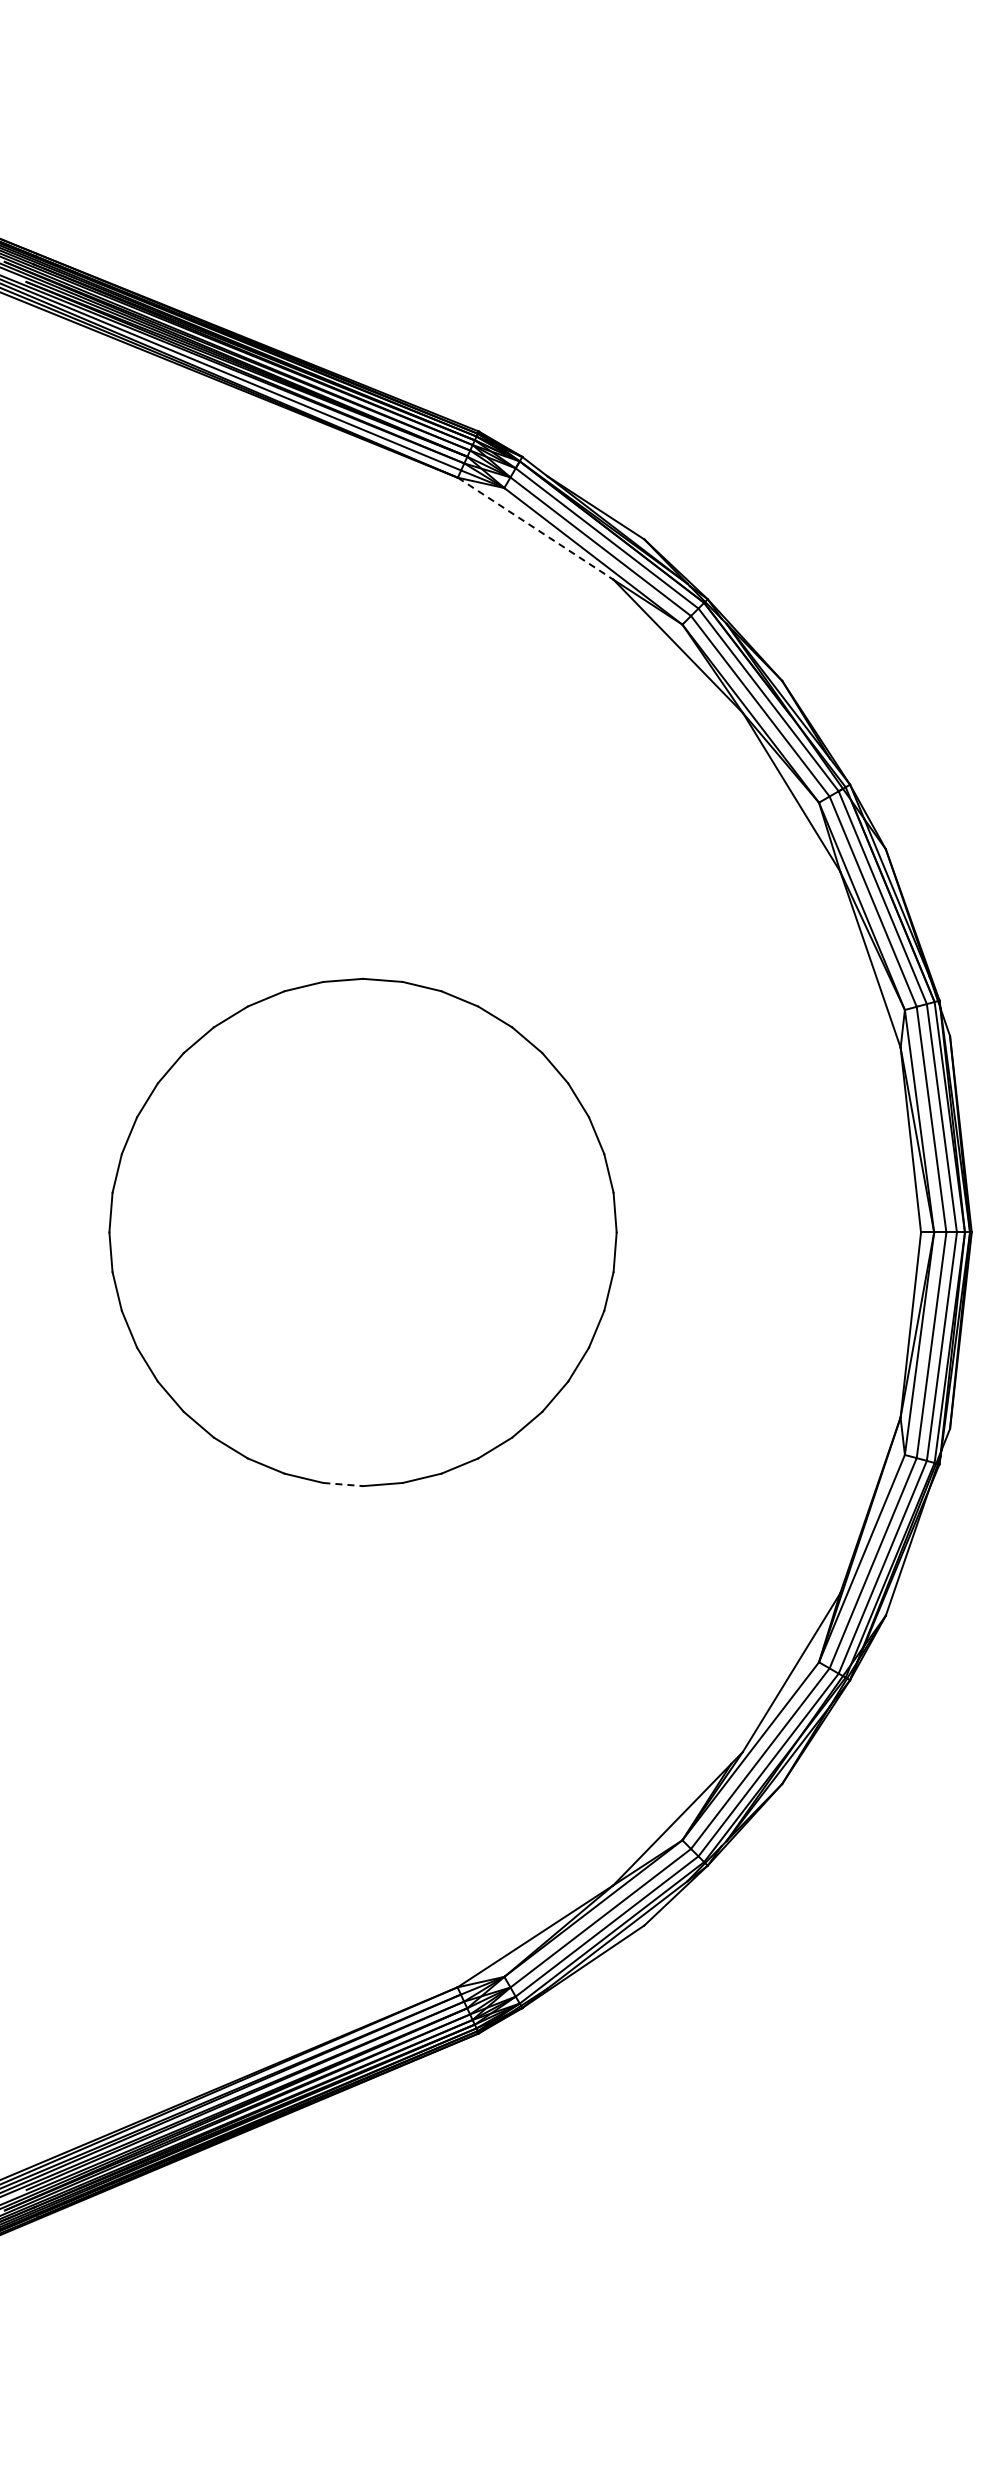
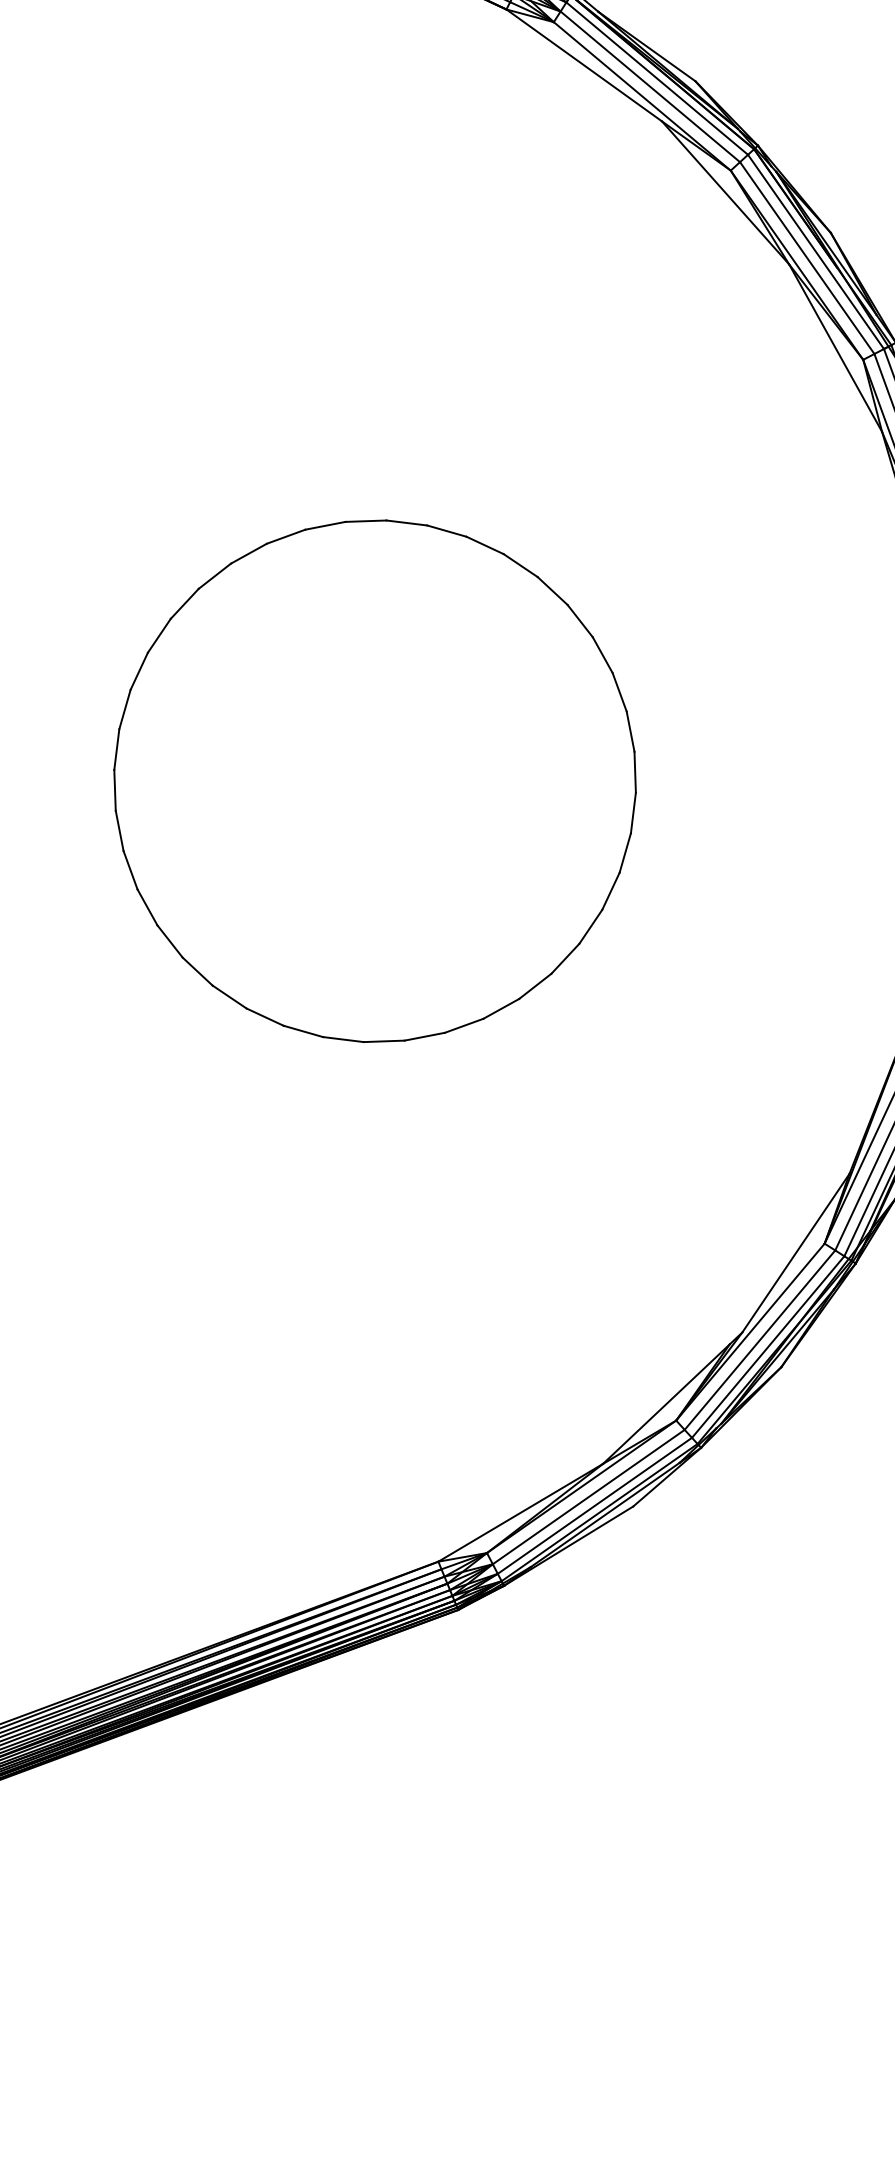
line: (536, 528) -> (585, 65), dashed -> solid
line: (343, 1484) -> (343, 1039), dashed -> solid

